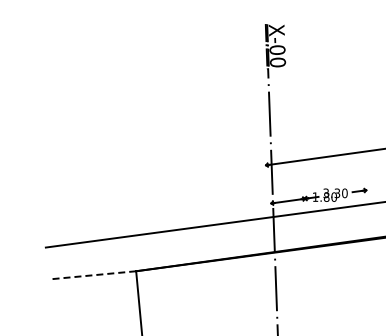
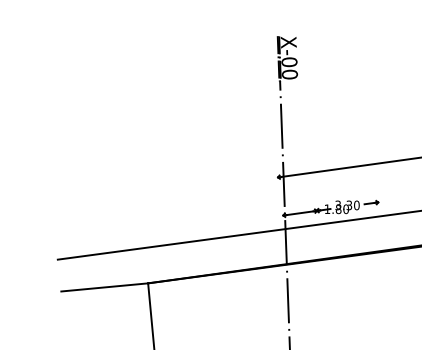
line: (92, 275) -> (104, 287), dashed -> solid

